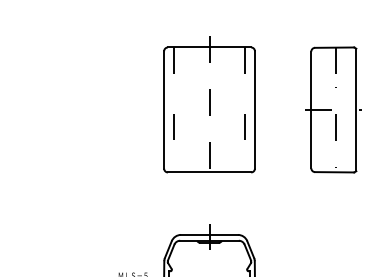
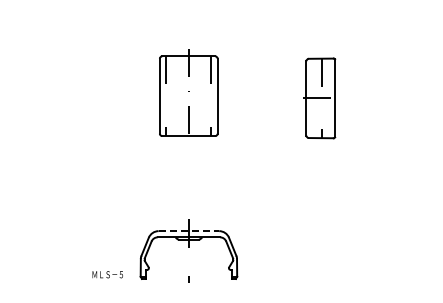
part: (209, 104) -> (188, 92), size x0.6
part: (333, 110) -> (320, 98), size x0.6
line: (210, 235) -> (189, 231), solid -> dashed

